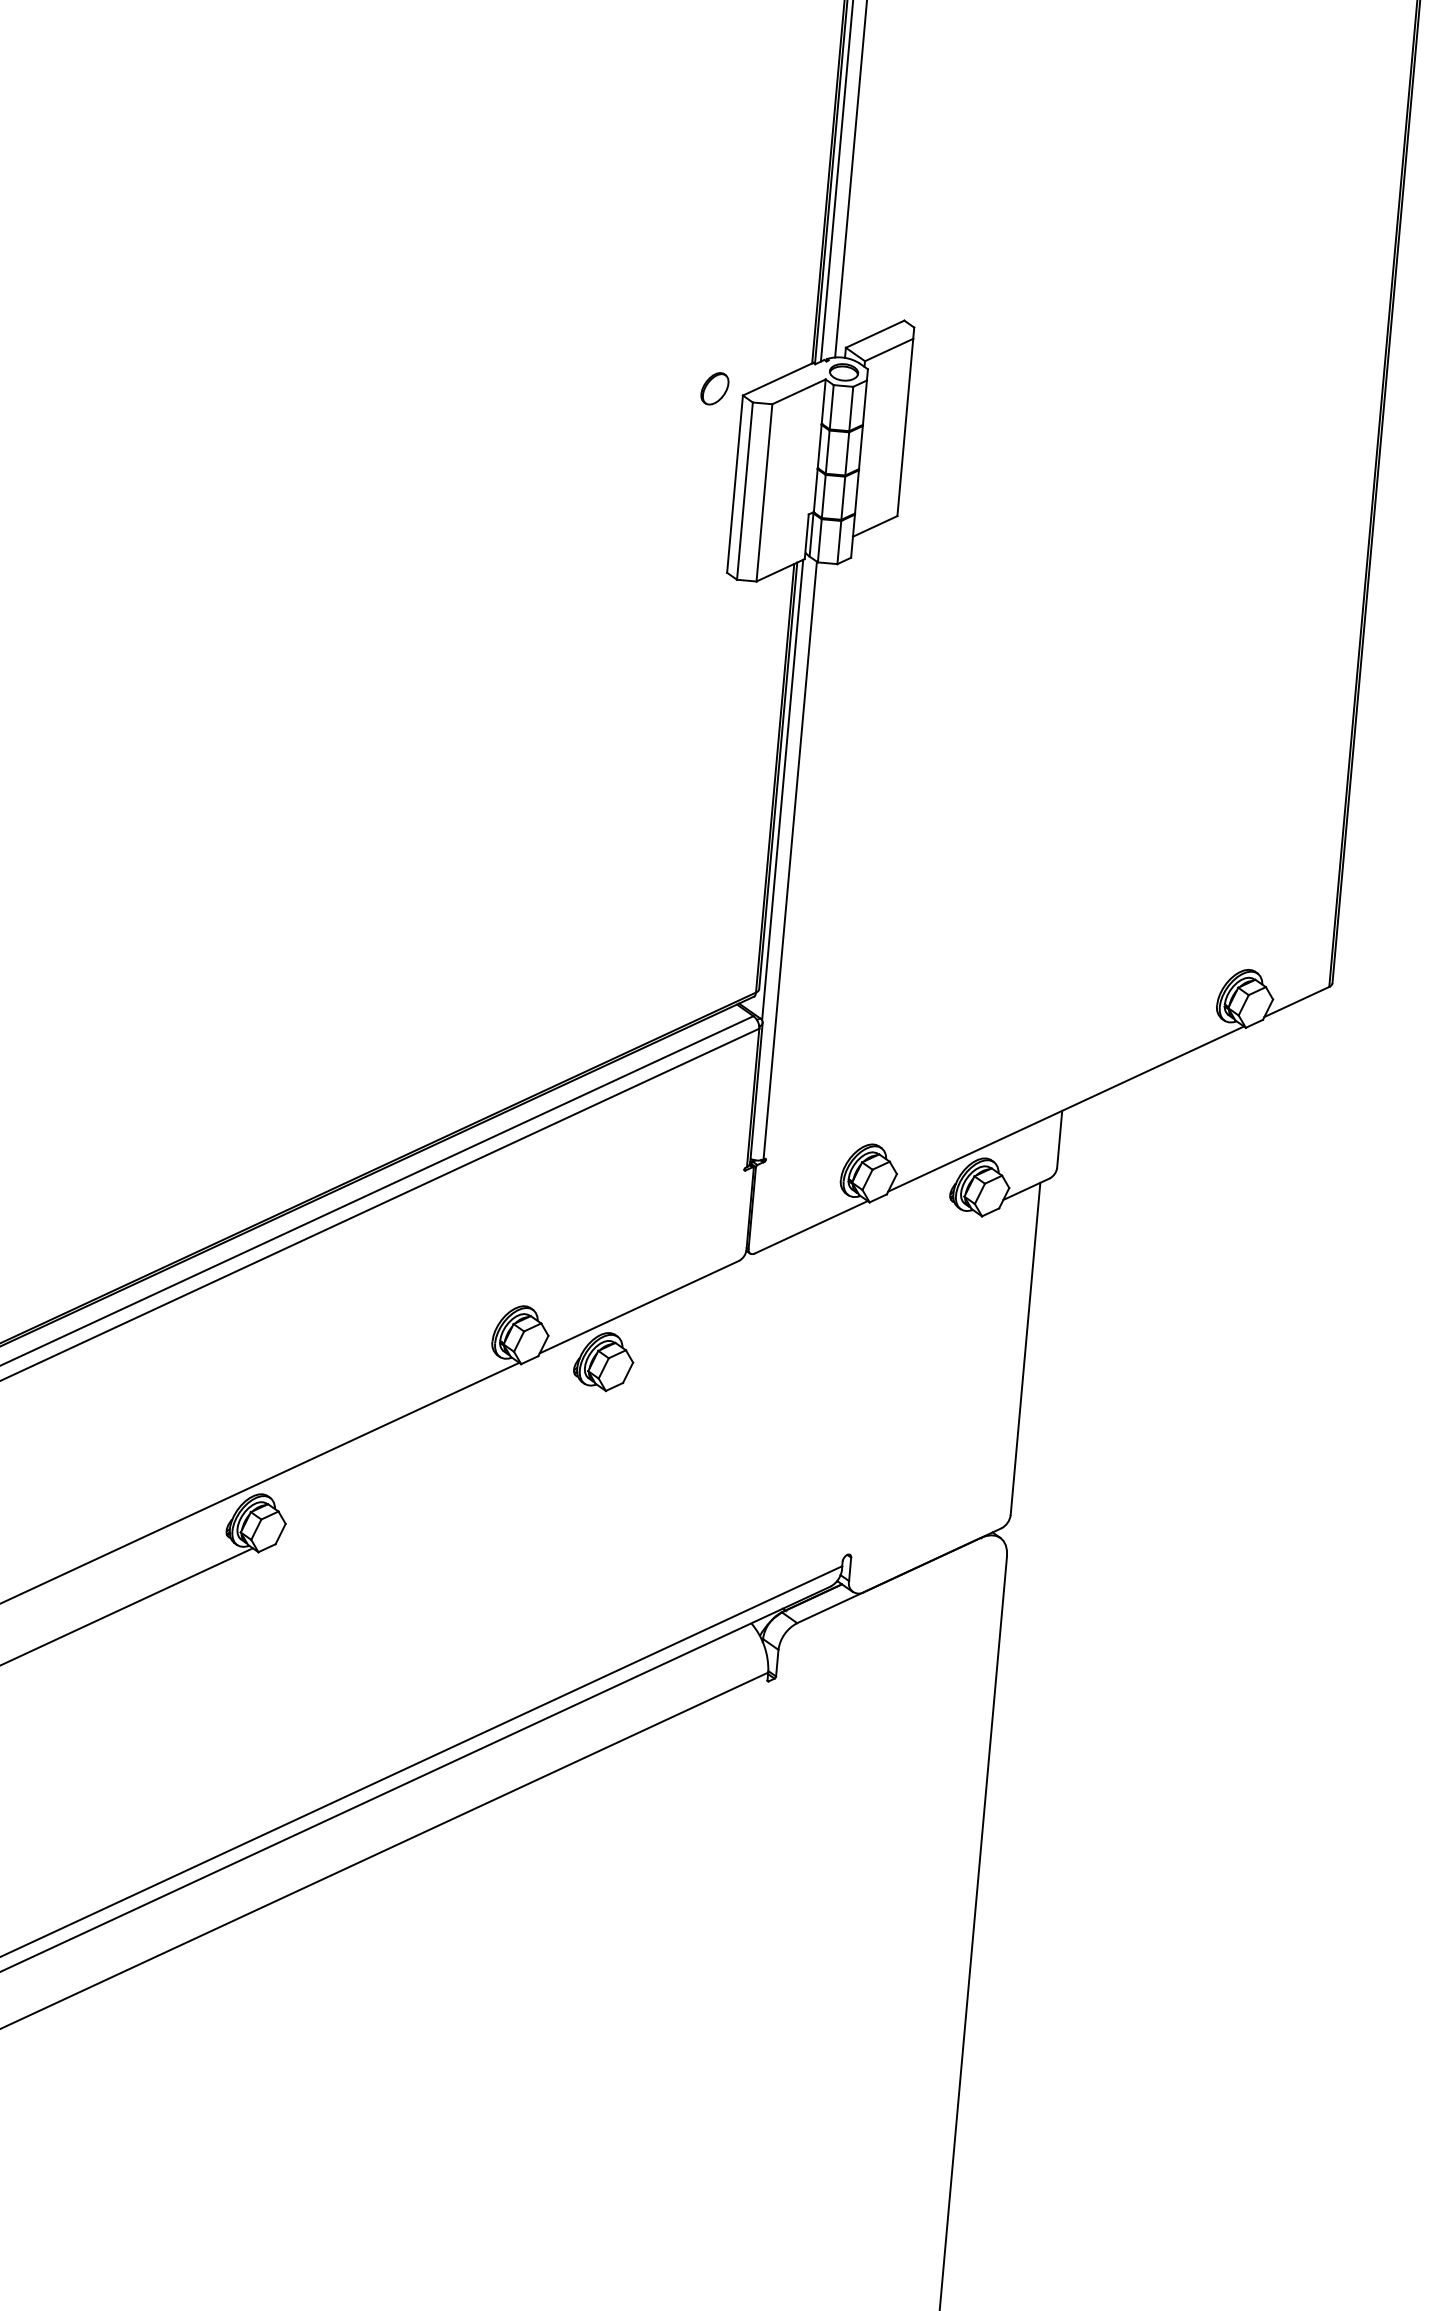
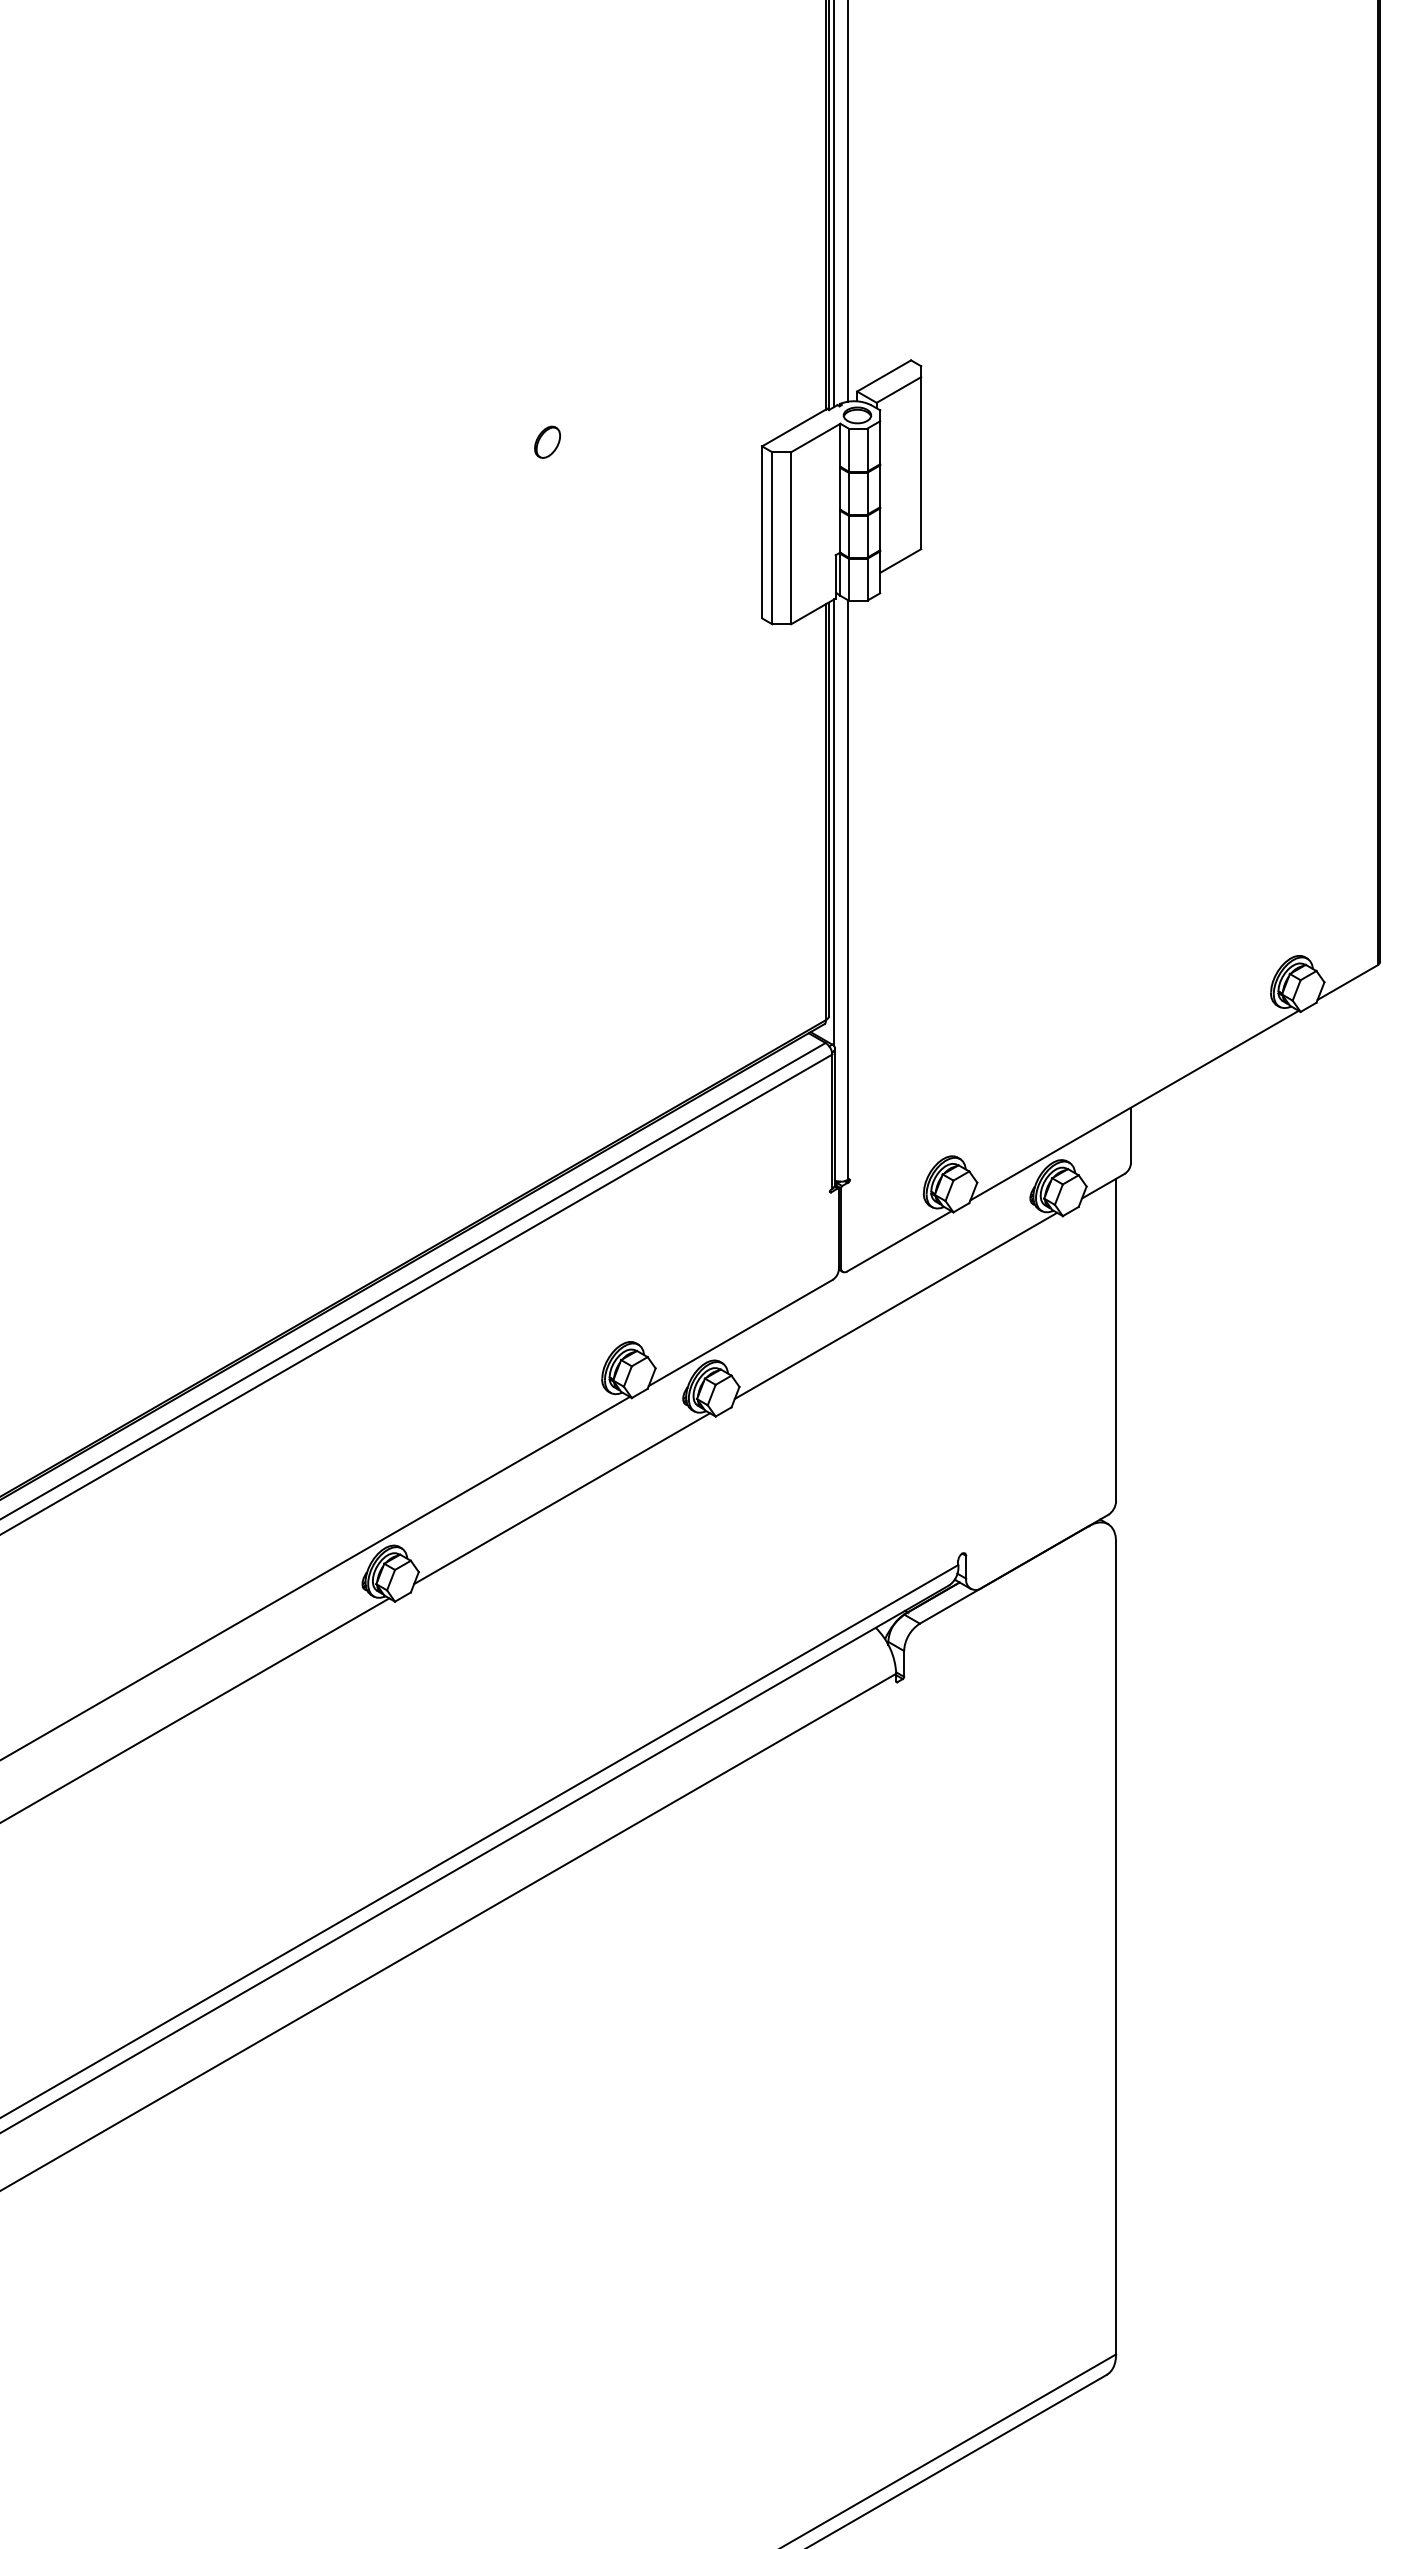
part: (714, 387) -> (547, 441), moved
line: (801, 1293) -> (895, 1305), added
line: (440, 1461) -> (562, 1498), added

